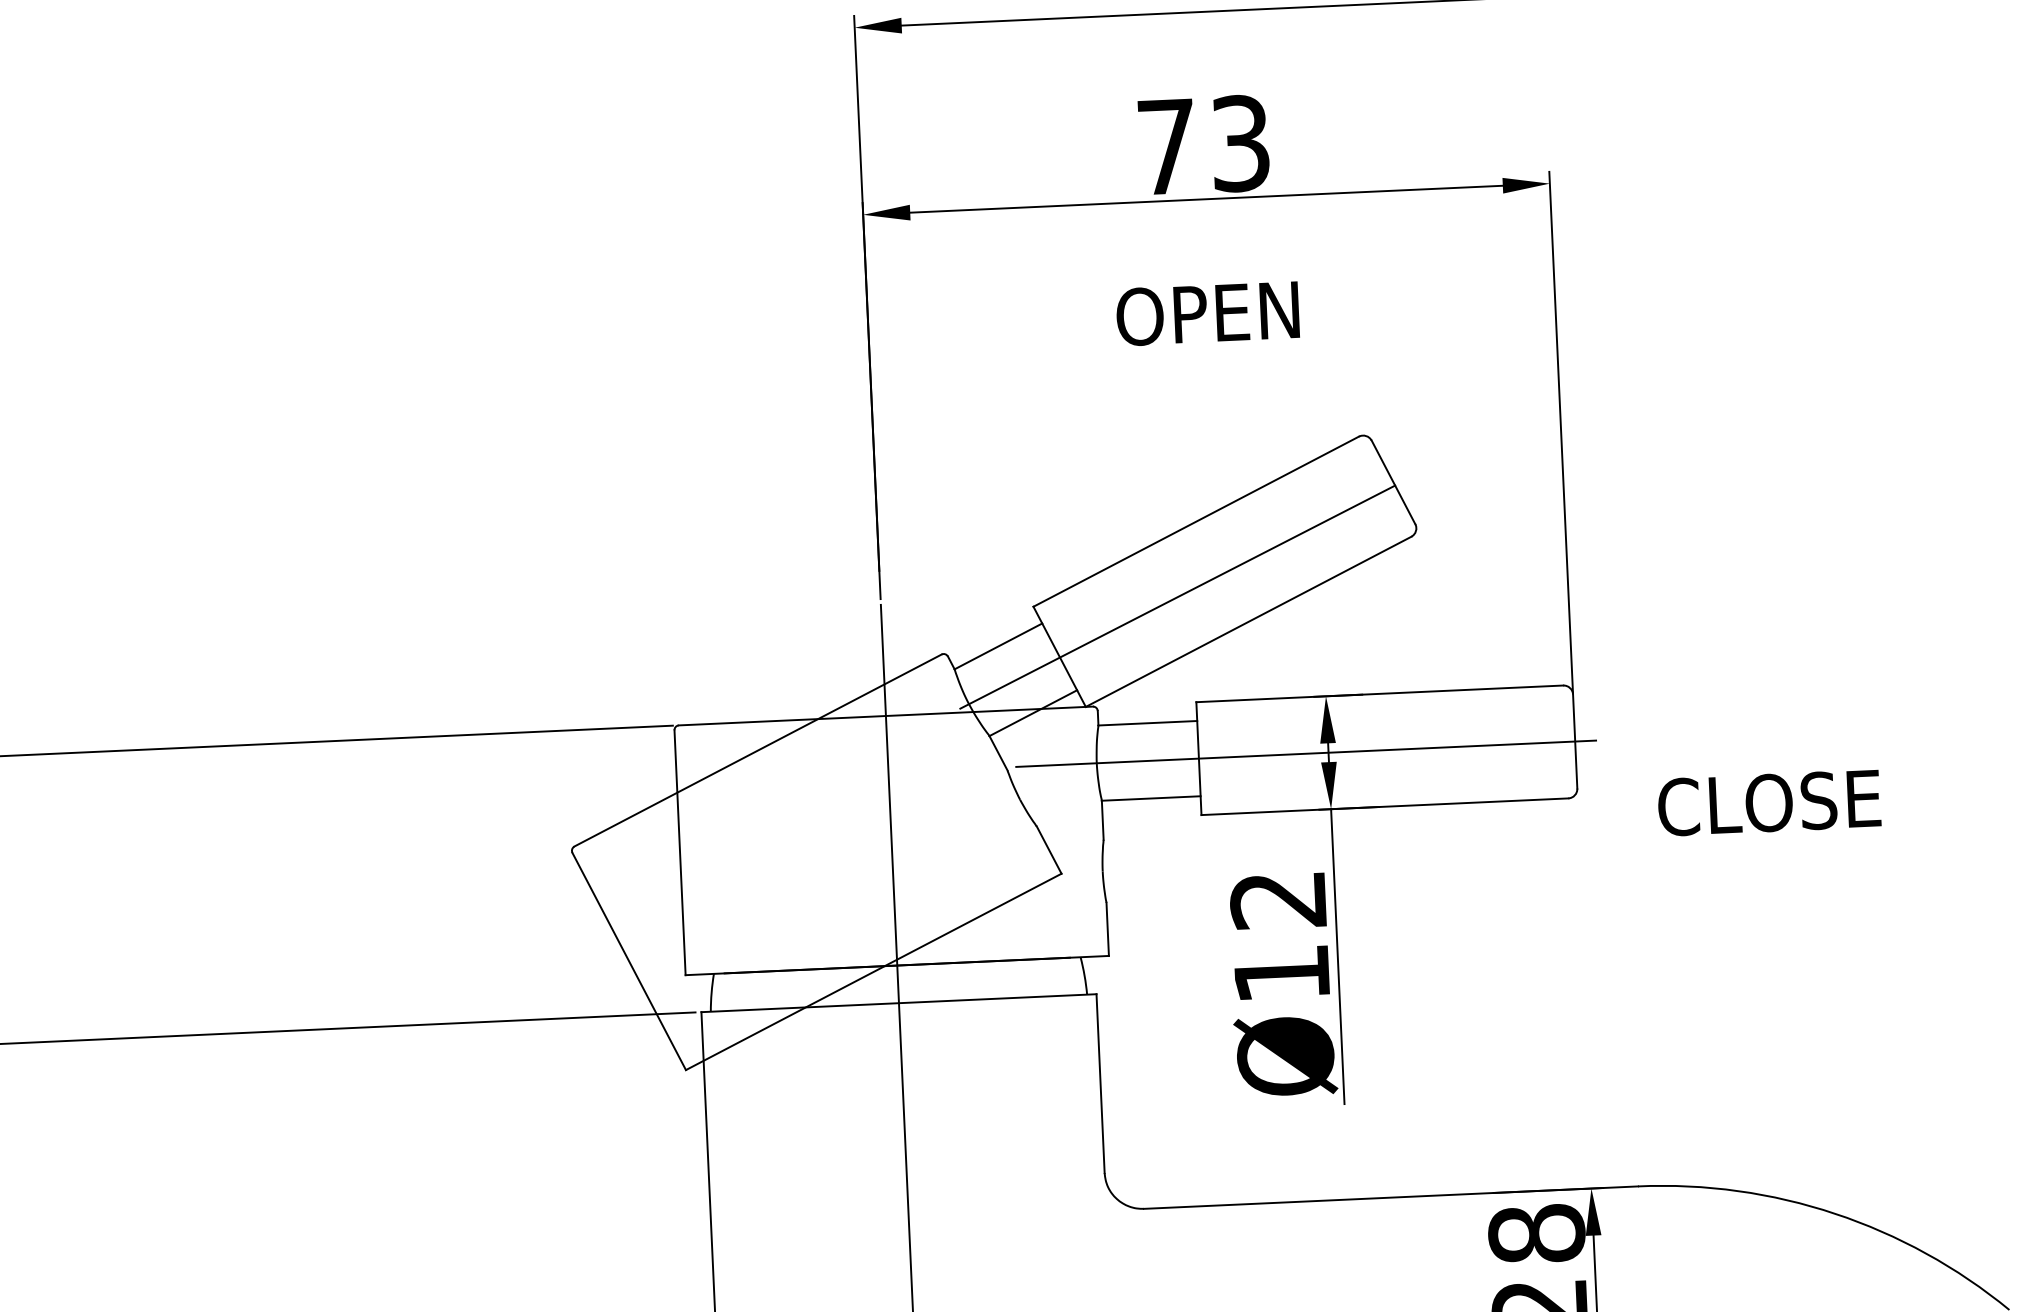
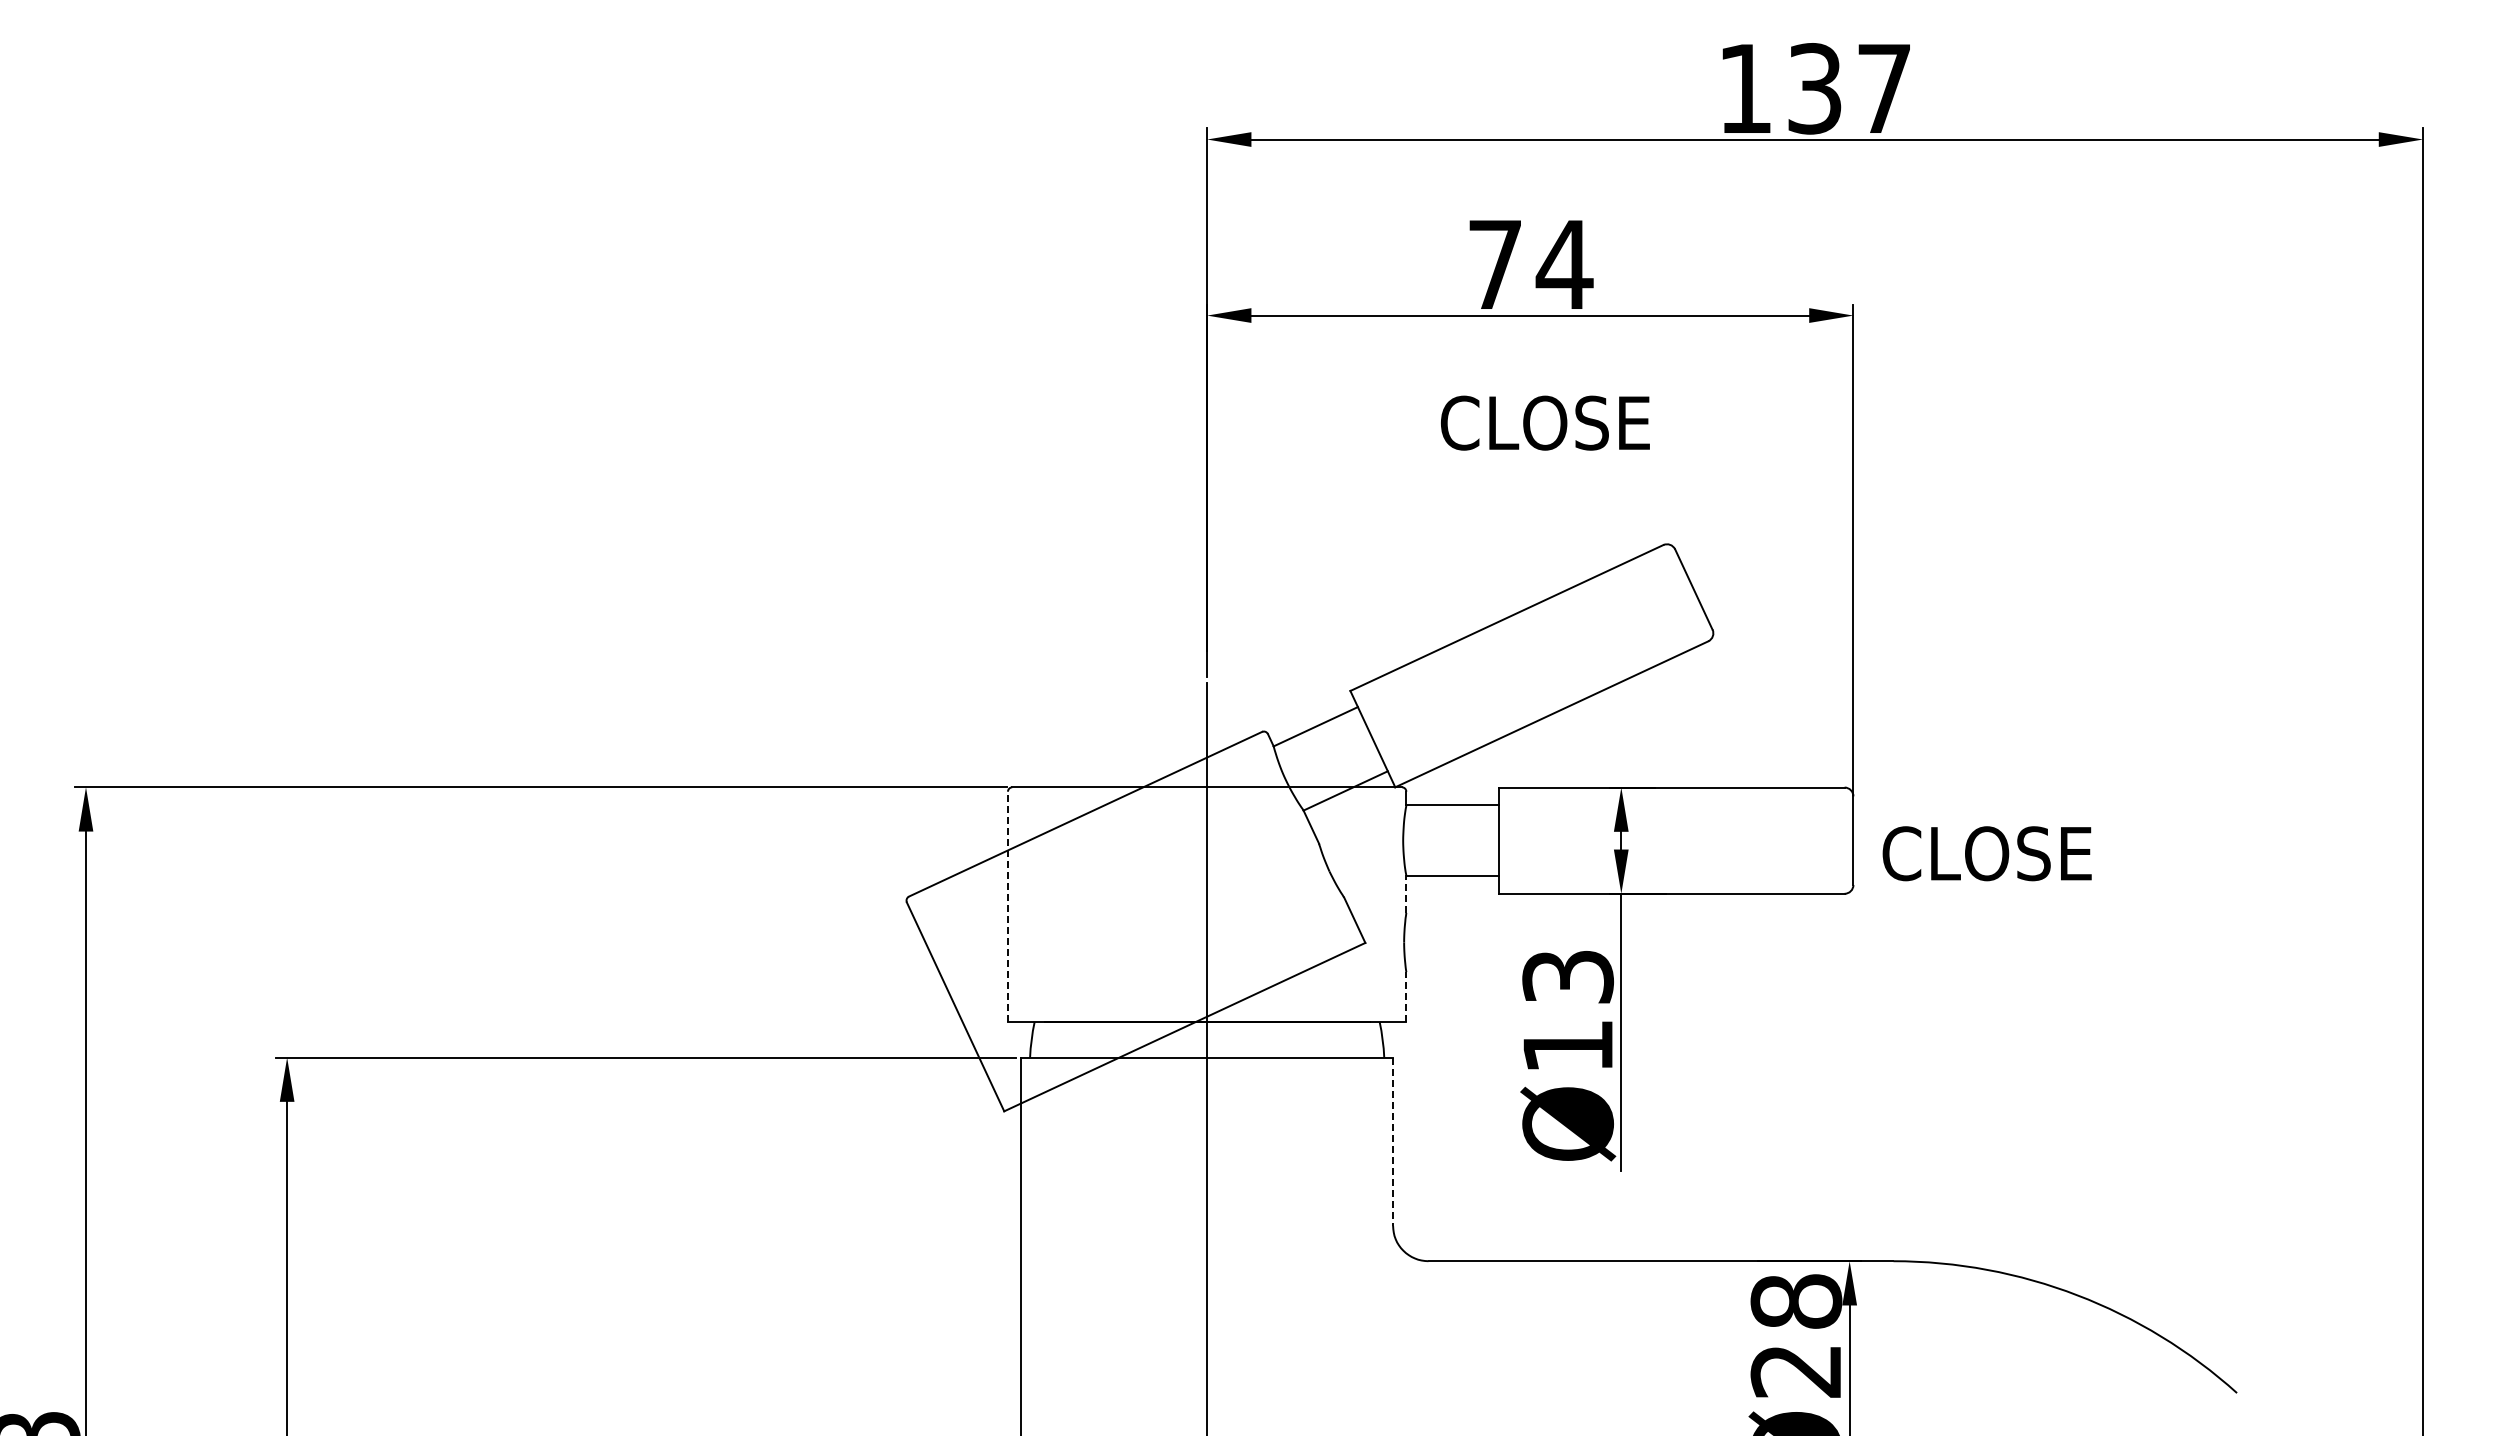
text: (1240, 143) -> (1564, 264), 73 -> 74
text: (1229, 311) -> (1547, 422), OPEN -> CLOSE
line: (1177, 596) -> (1486, 687), removed
line: (1306, 753) -> (1600, 840), removed
text: (1768, 802) -> (1986, 853), moved
line: (1102, 820) -> (1406, 894), solid -> dashed
line: (679, 852) -> (1007, 906), solid -> dashed
text: (1277, 900) -> (1567, 977), Ø12 -> Ø13
line: (1107, 928) -> (1406, 996), solid -> dashed
line: (1101, 1084) -> (1393, 1142), solid -> dashed

